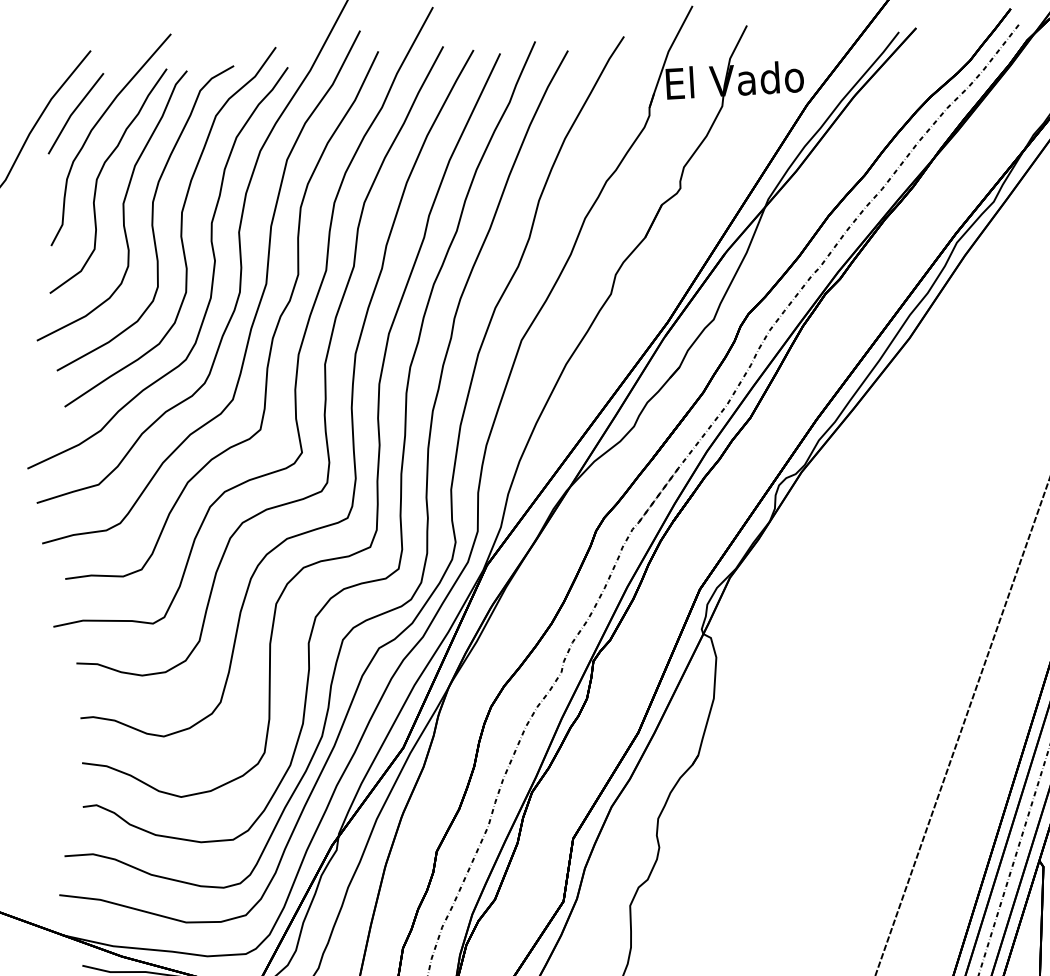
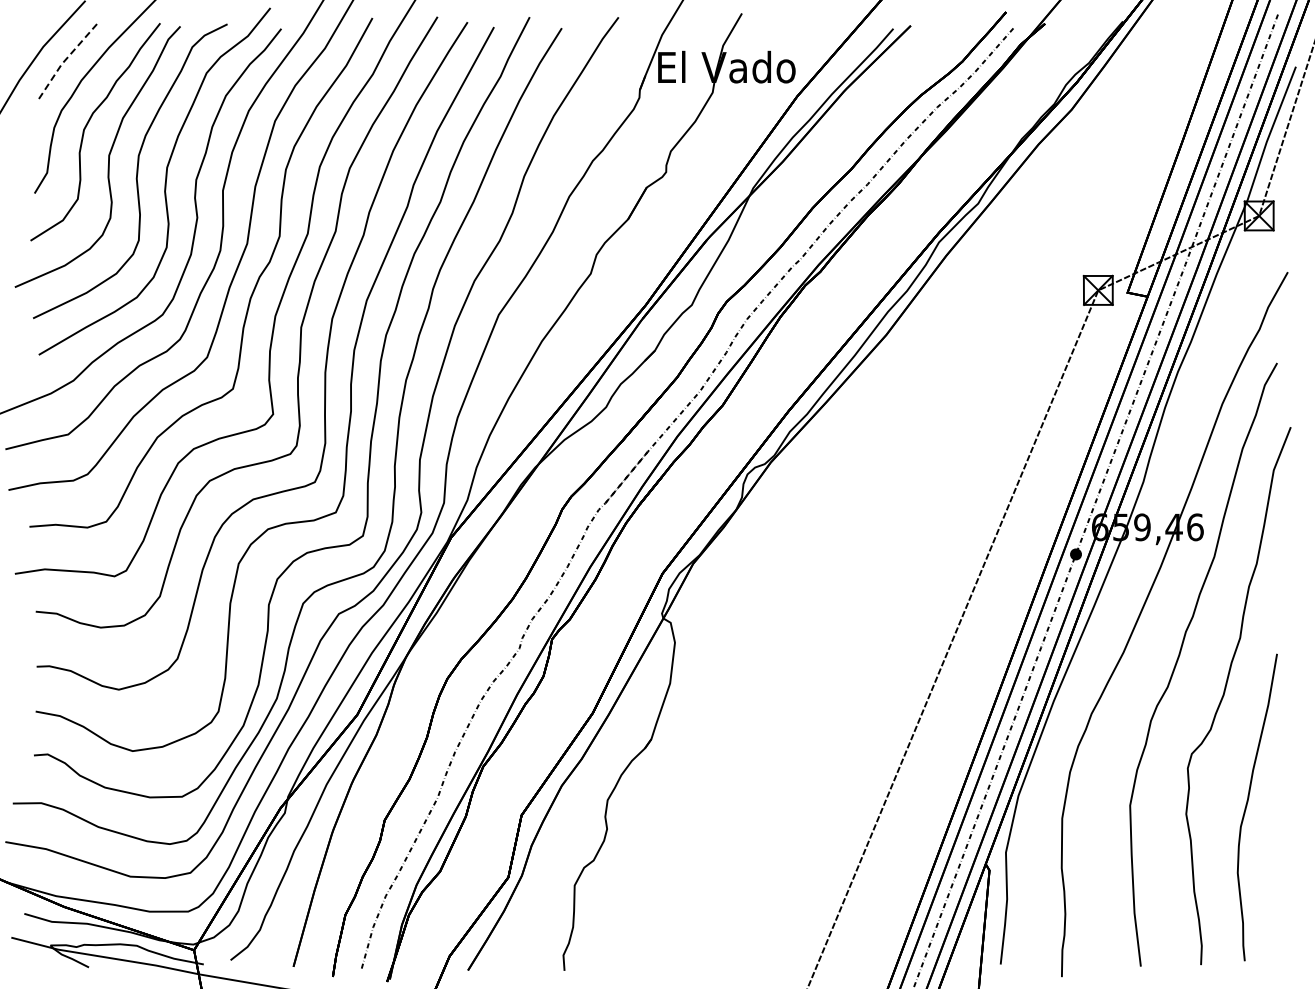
line: (73, 112) -> (64, 61), solid -> dashed

